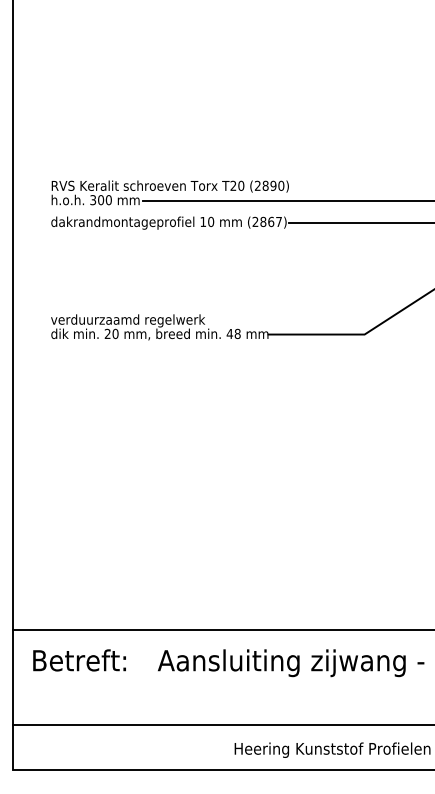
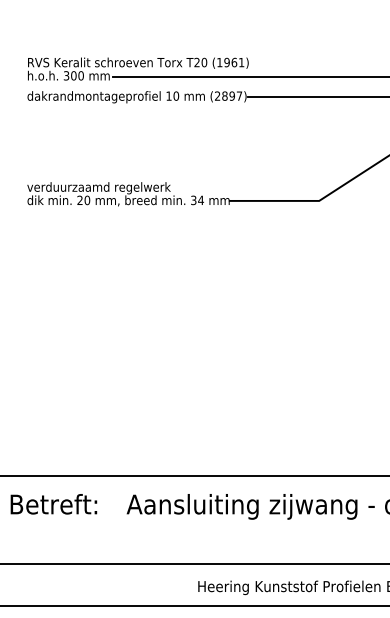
text: (269, 185) -> (230, 62), (2890) -> (1961)
text: (271, 221) -> (232, 95), (2867) -> (2897)
text: (233, 333) -> (197, 199), 48 -> 34

